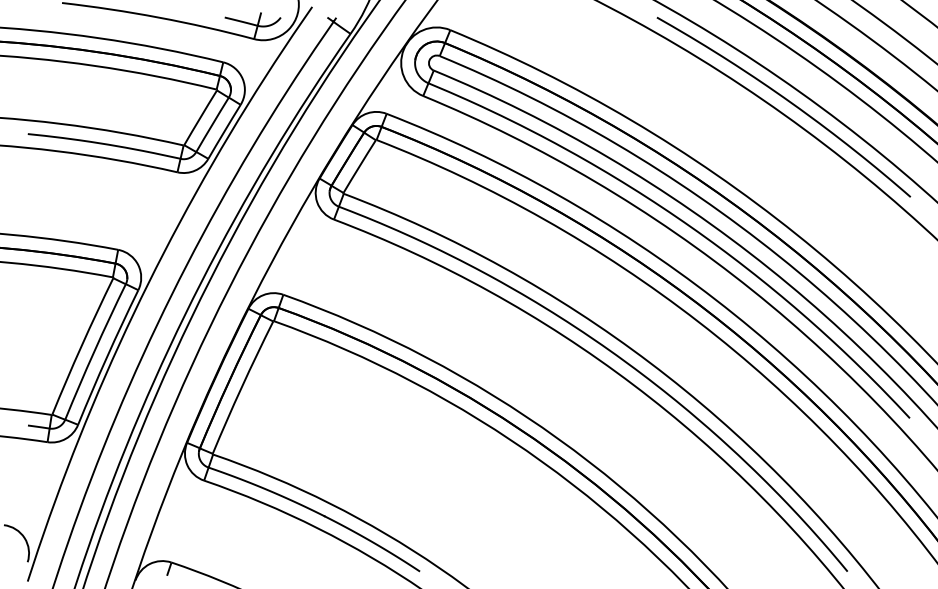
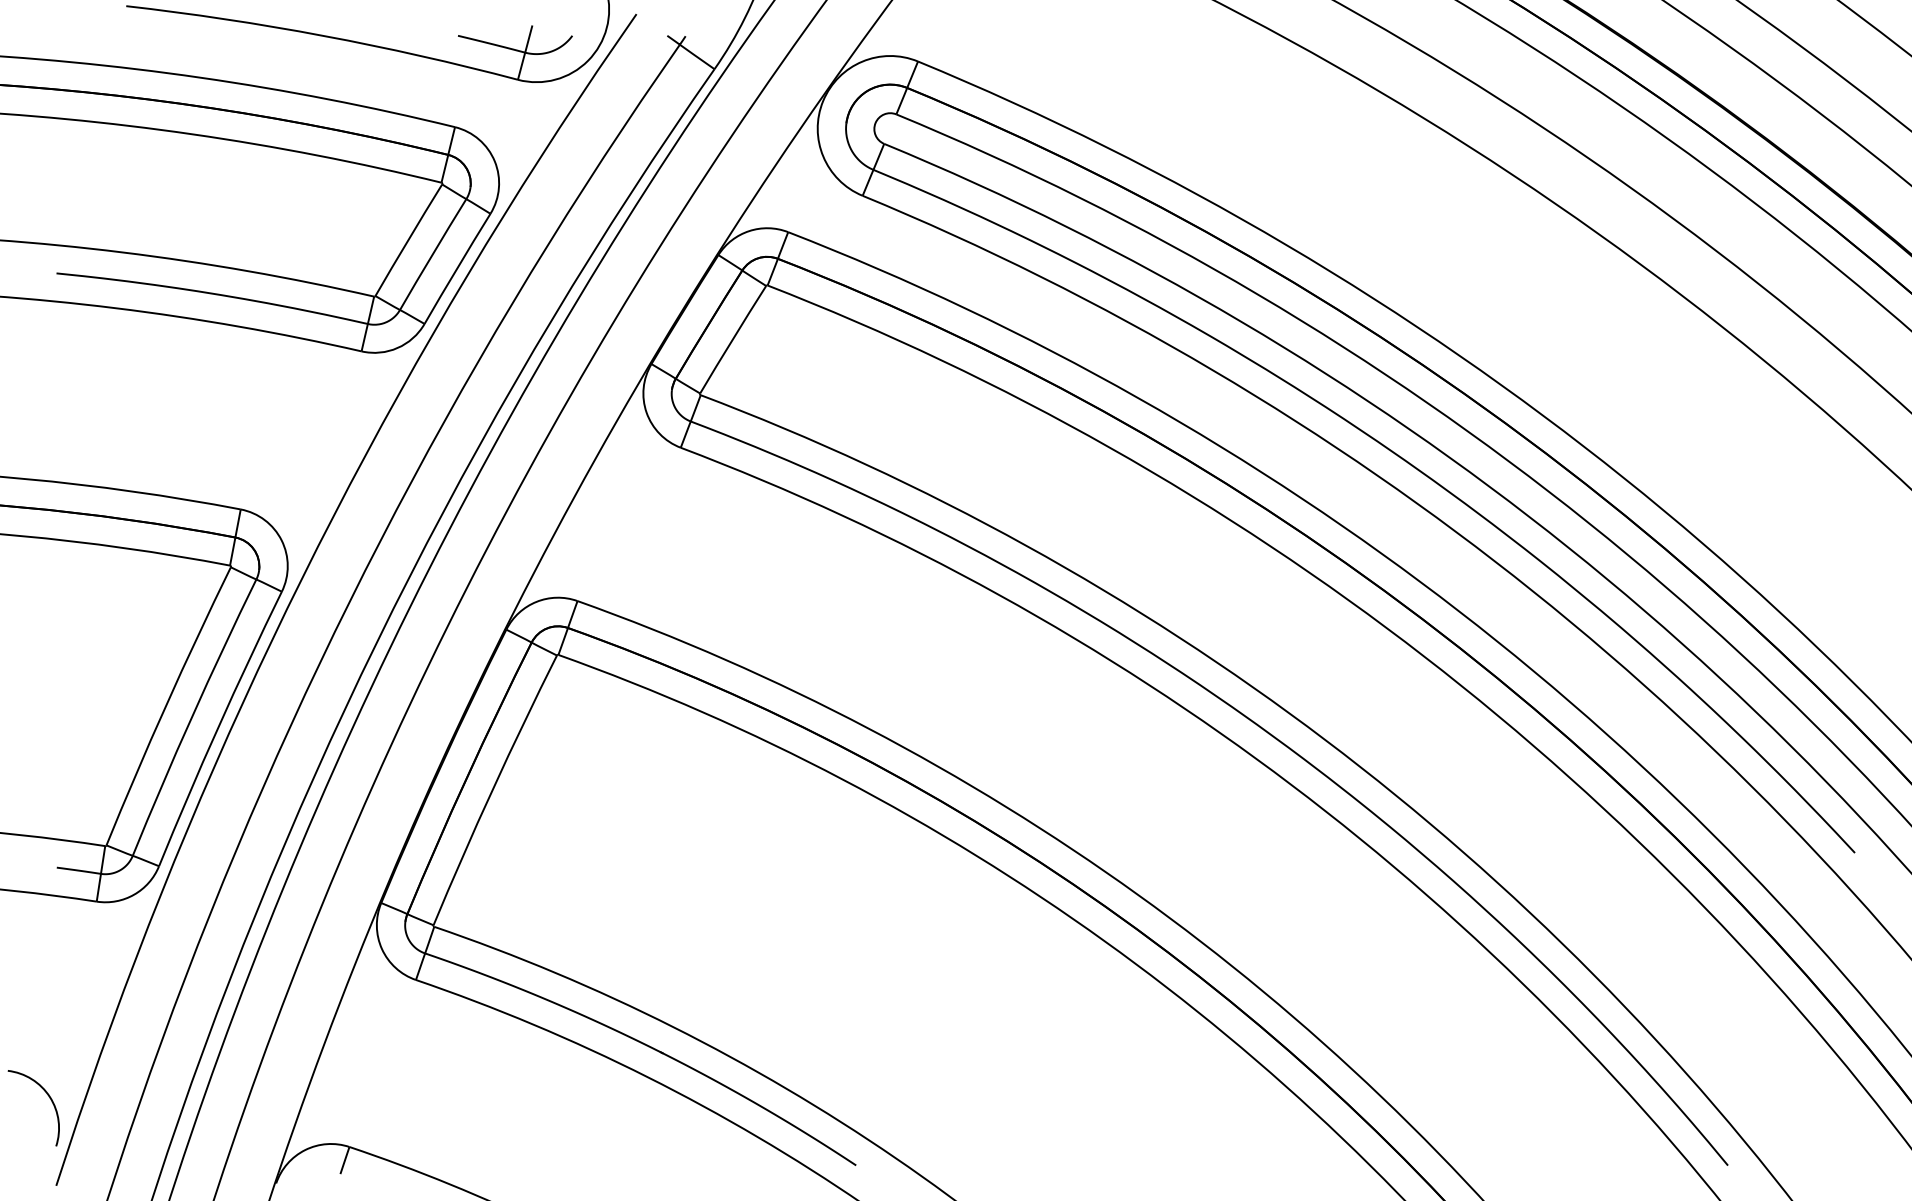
curve: (787, 101) -> (1605, 206), removed

